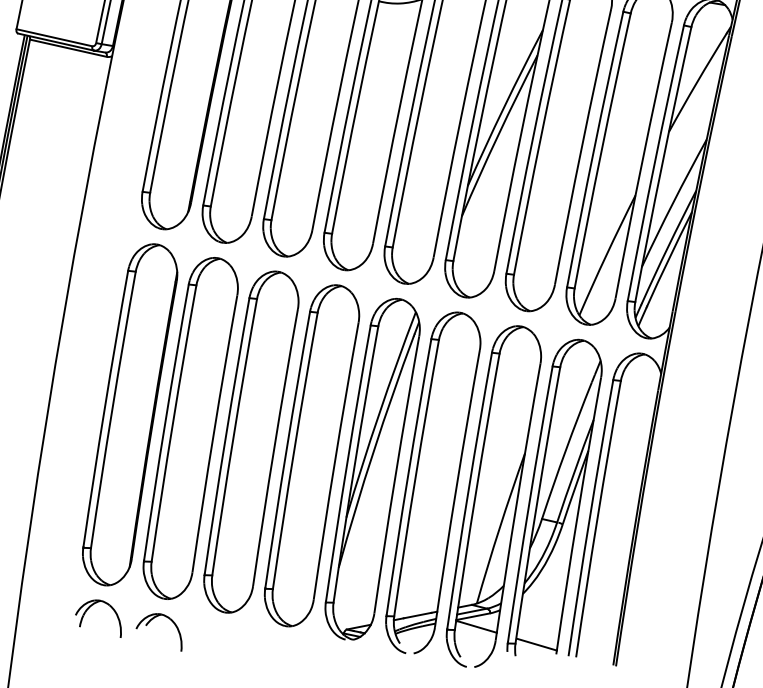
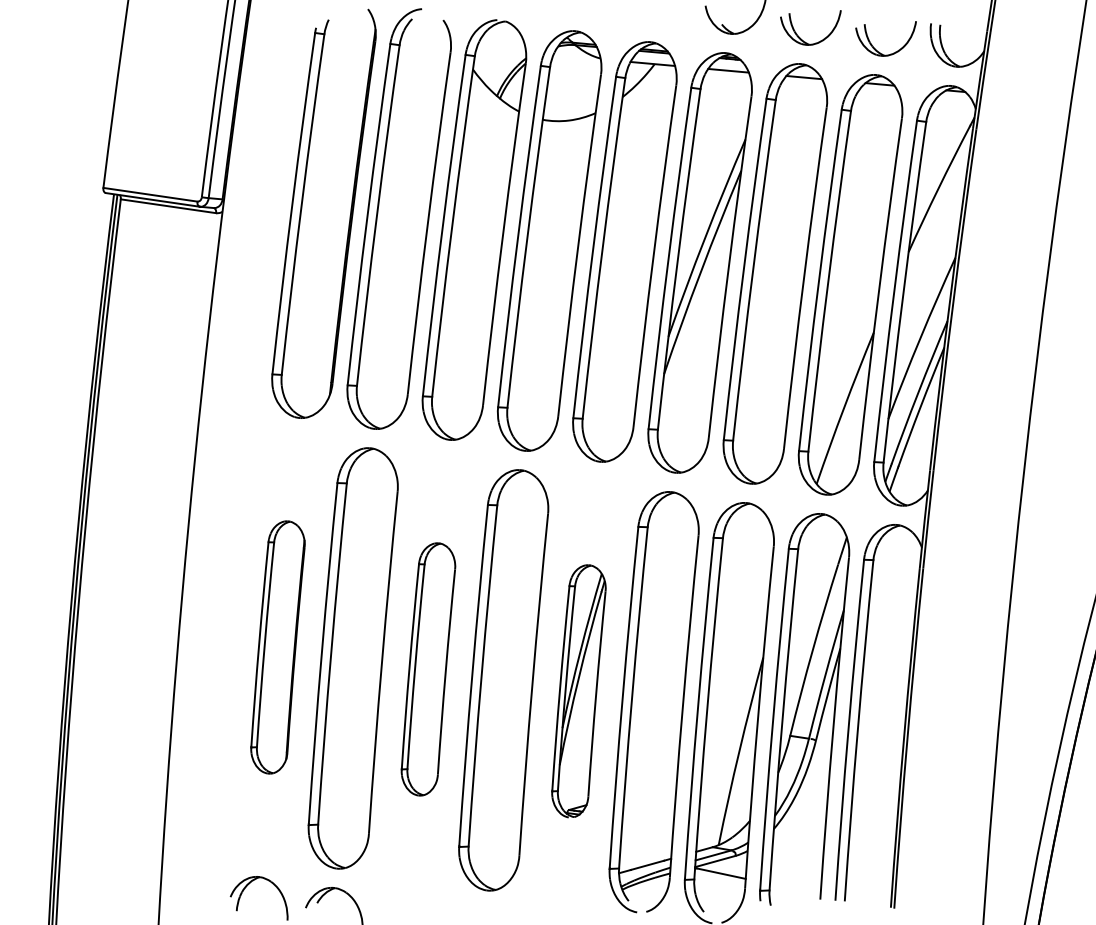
part: (129, 414) -> (277, 647), size x0.6
part: (251, 442) -> (428, 669), size x0.6
part: (372, 469) -> (578, 691), size x0.6
line: (536, 644) -> (795, 889), removed

